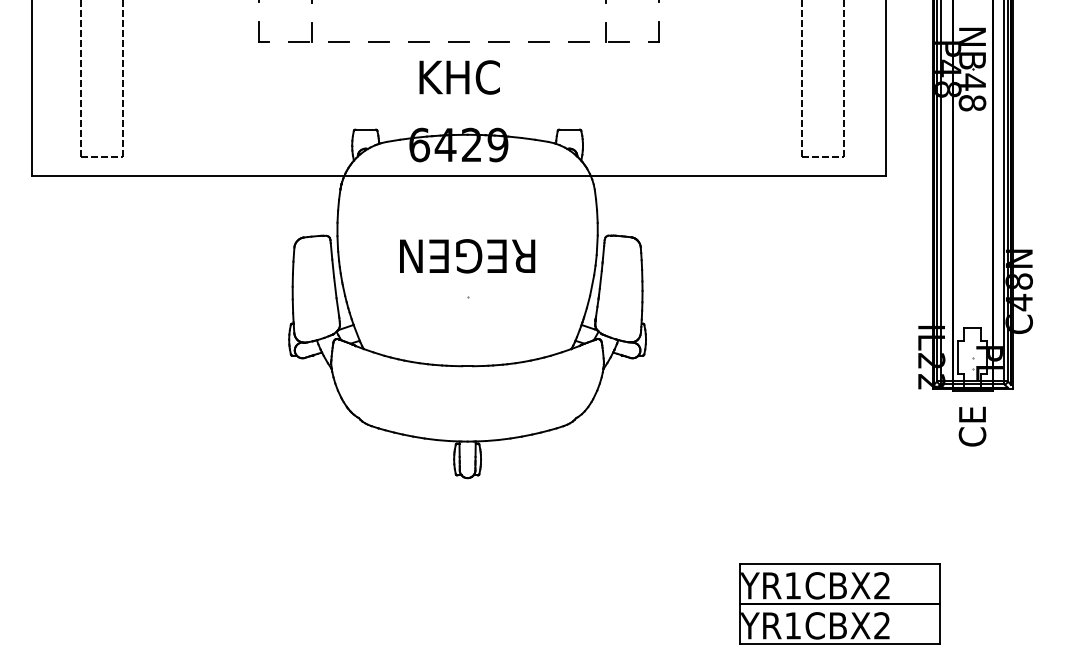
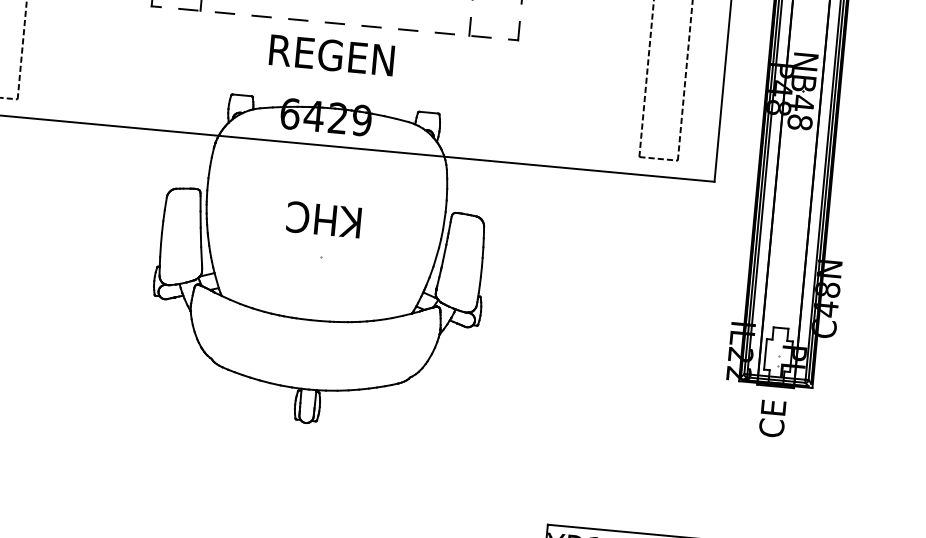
text: (458, 77) -> (331, 55), KHC -> REGEN
text: (467, 256) -> (324, 220), REGEN -> KHC

